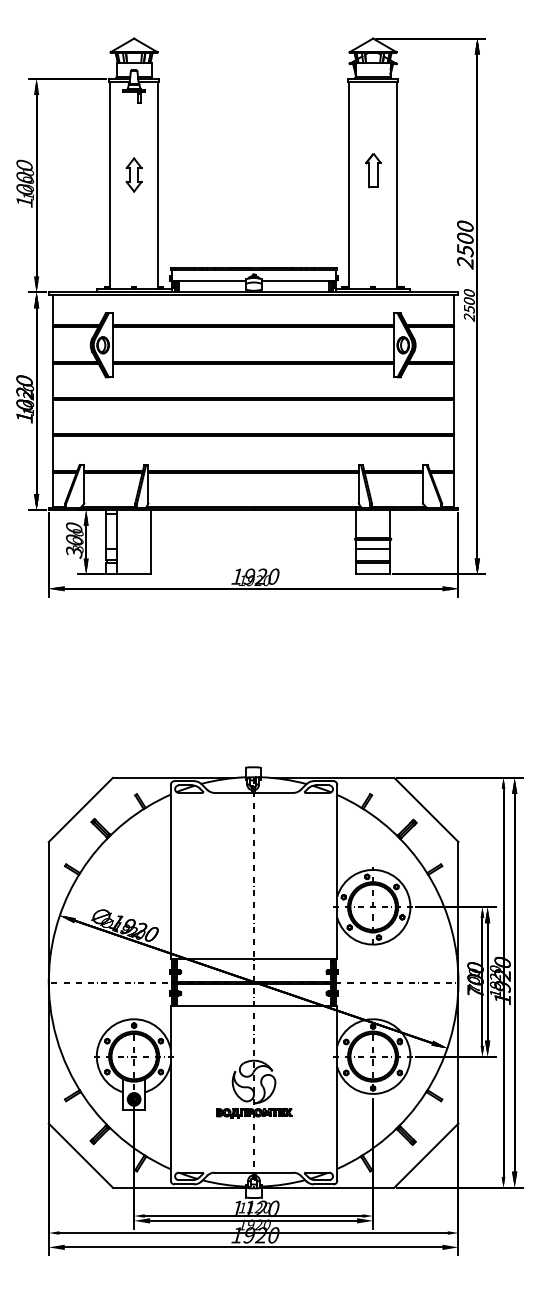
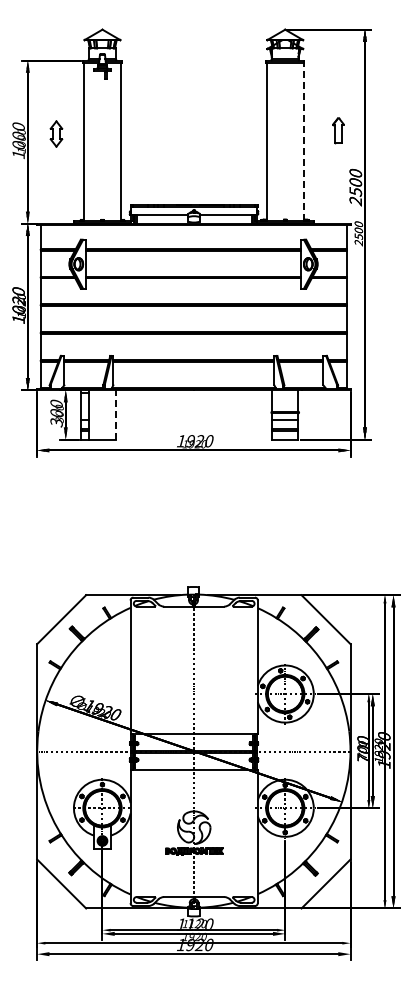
part: (373, 170) -> (338, 130), moved
part: (134, 174) -> (56, 133), moved
line: (396, 184) -> (303, 141), solid -> dashed
line: (151, 541) -> (115, 414), solid -> dashed

